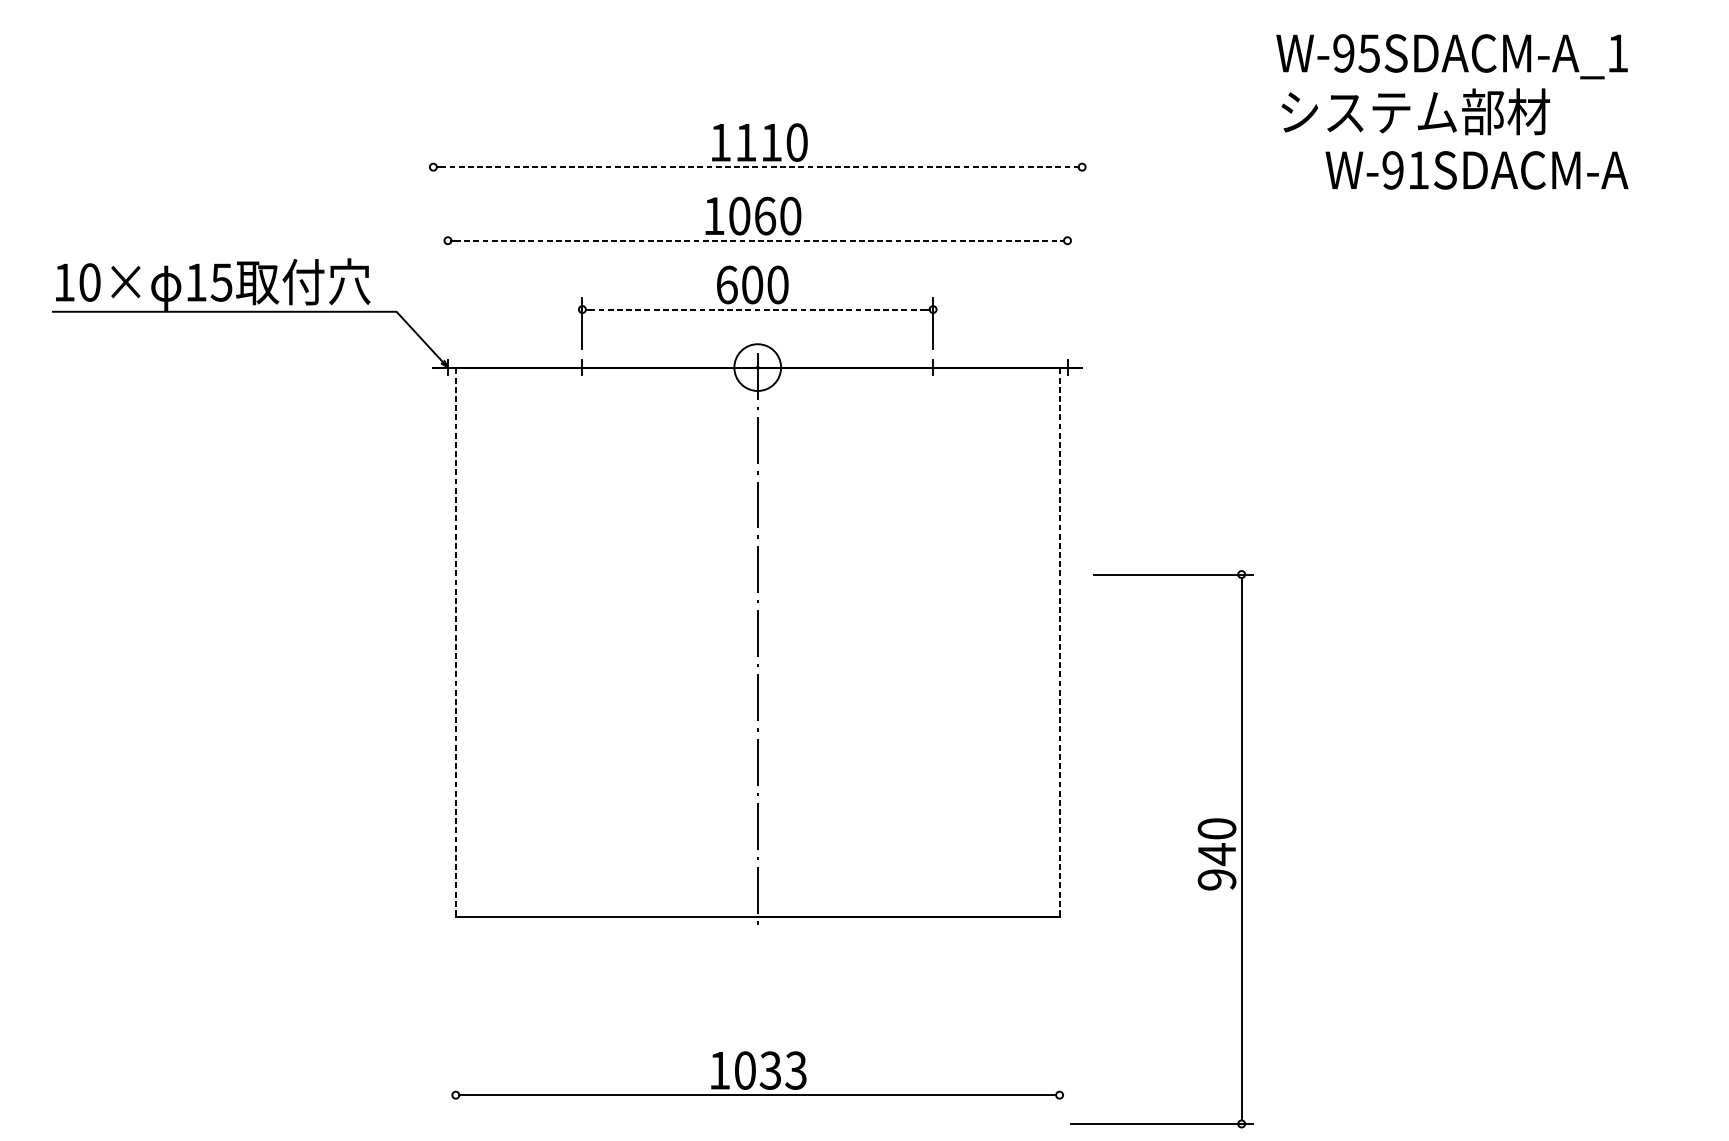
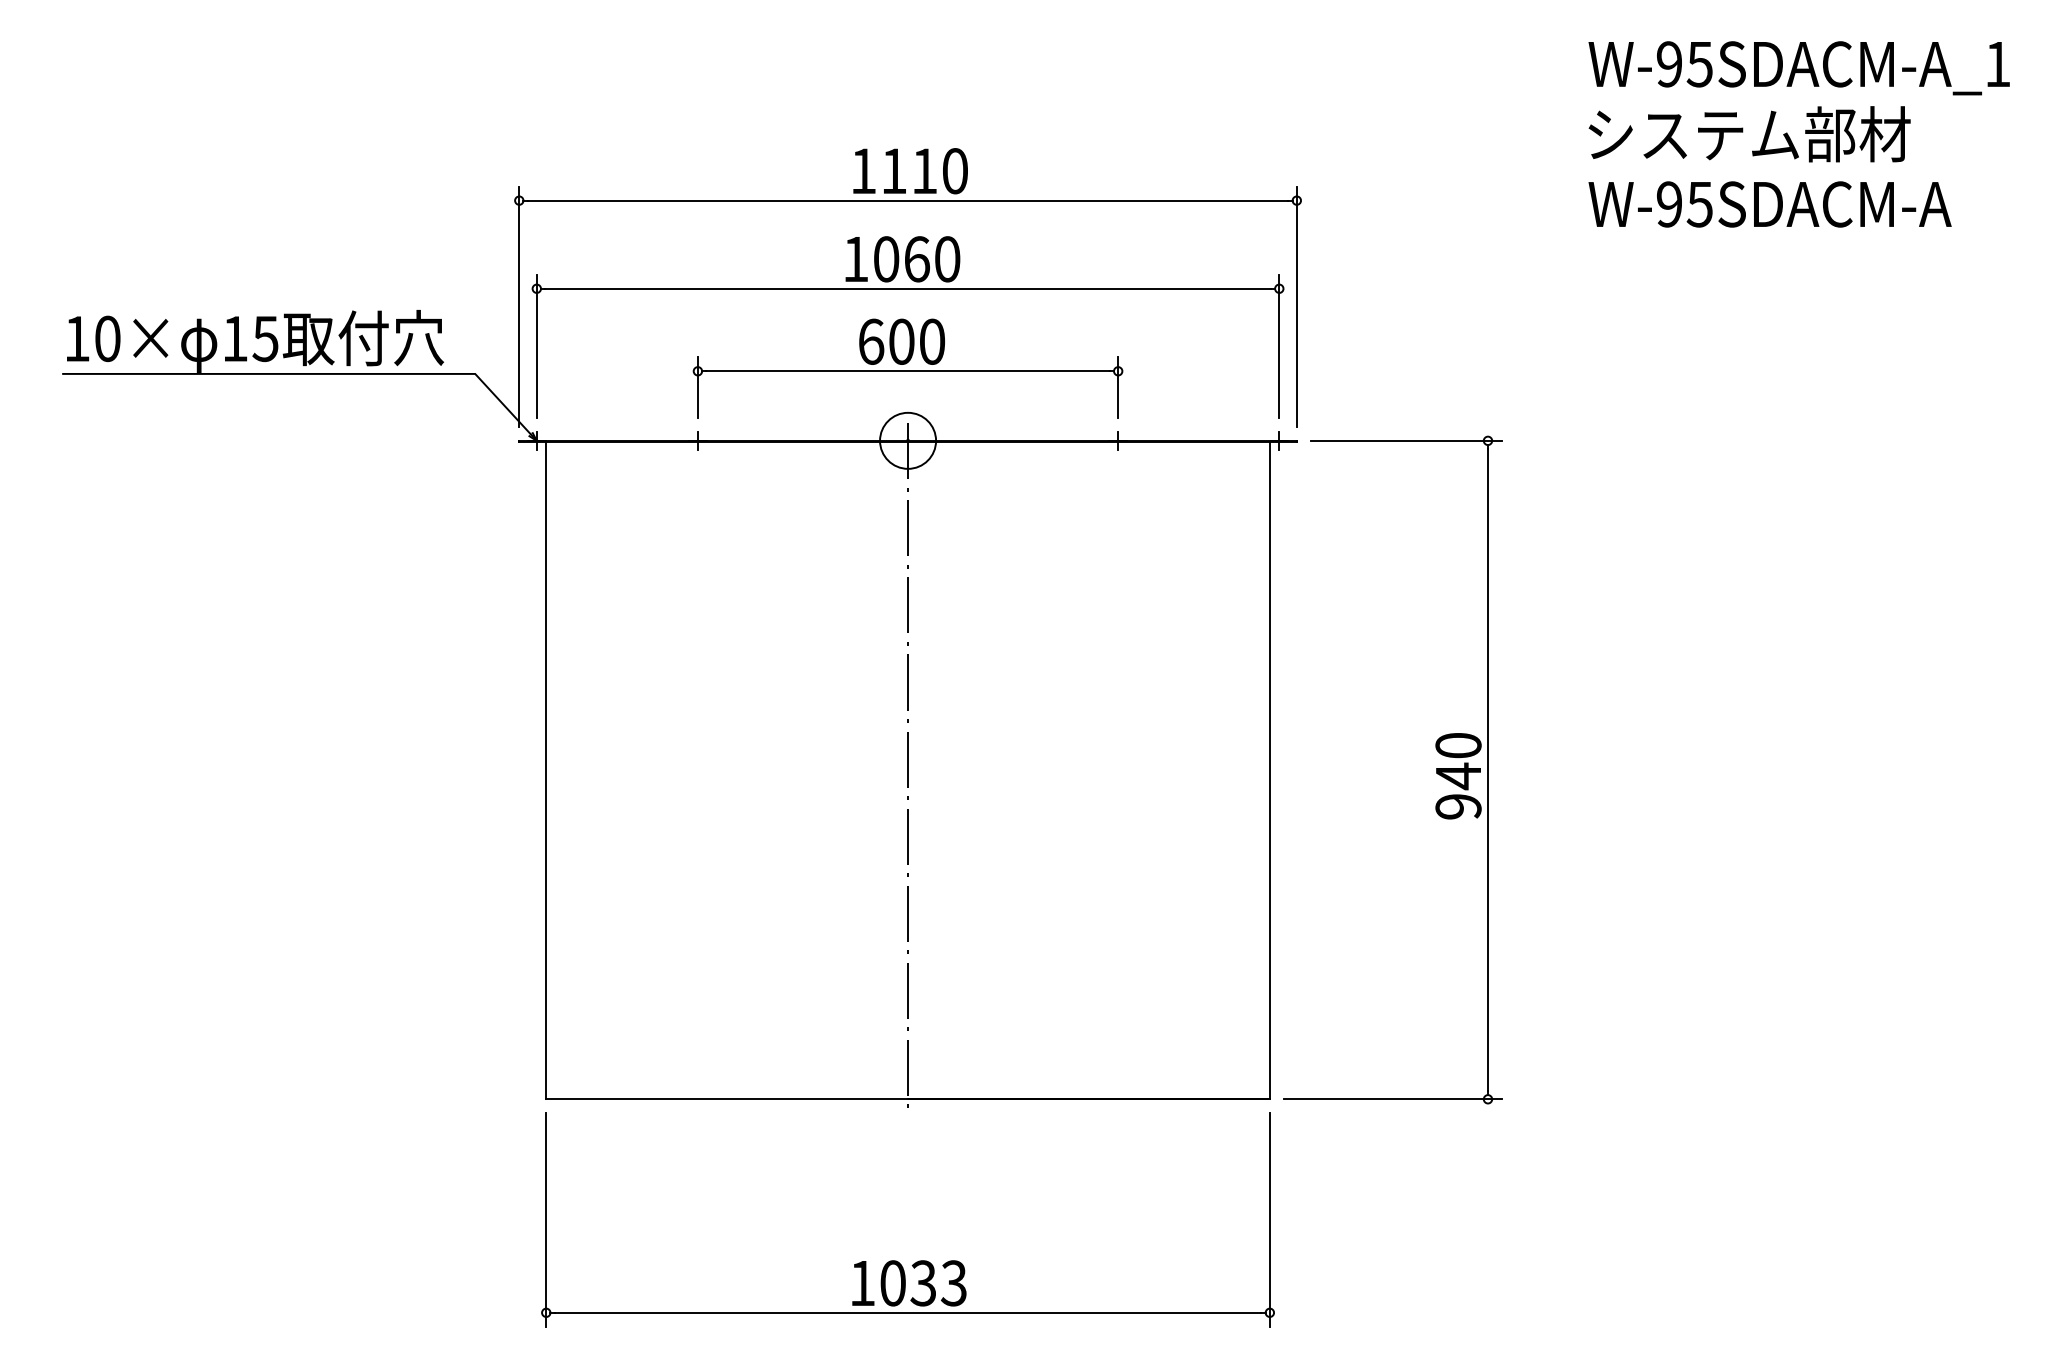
text: (1451, 56) -> (1798, 68), moved
text: (1415, 111) -> (1749, 134), moved
line: (758, 167) -> (908, 200), dashed -> solid
text: (1418, 170) -> (1699, 204), W-91SDACM-A -> W-95SDACM-A
line: (758, 240) -> (908, 288), dashed -> solid
line: (433, 255) -> (519, 306), added
line: (1081, 255) -> (1296, 306), added
line: (447, 288) -> (536, 346), added
line: (1067, 288) -> (1279, 346), added
line: (758, 309) -> (908, 371), dashed -> solid
line: (456, 642) -> (546, 770), dashed -> solid
line: (1059, 642) -> (1269, 770), dashed -> solid
part: (1198, 848) -> (1436, 769), moved
line: (456, 1017) -> (546, 1219), added
line: (1059, 1017) -> (1269, 1219), added

